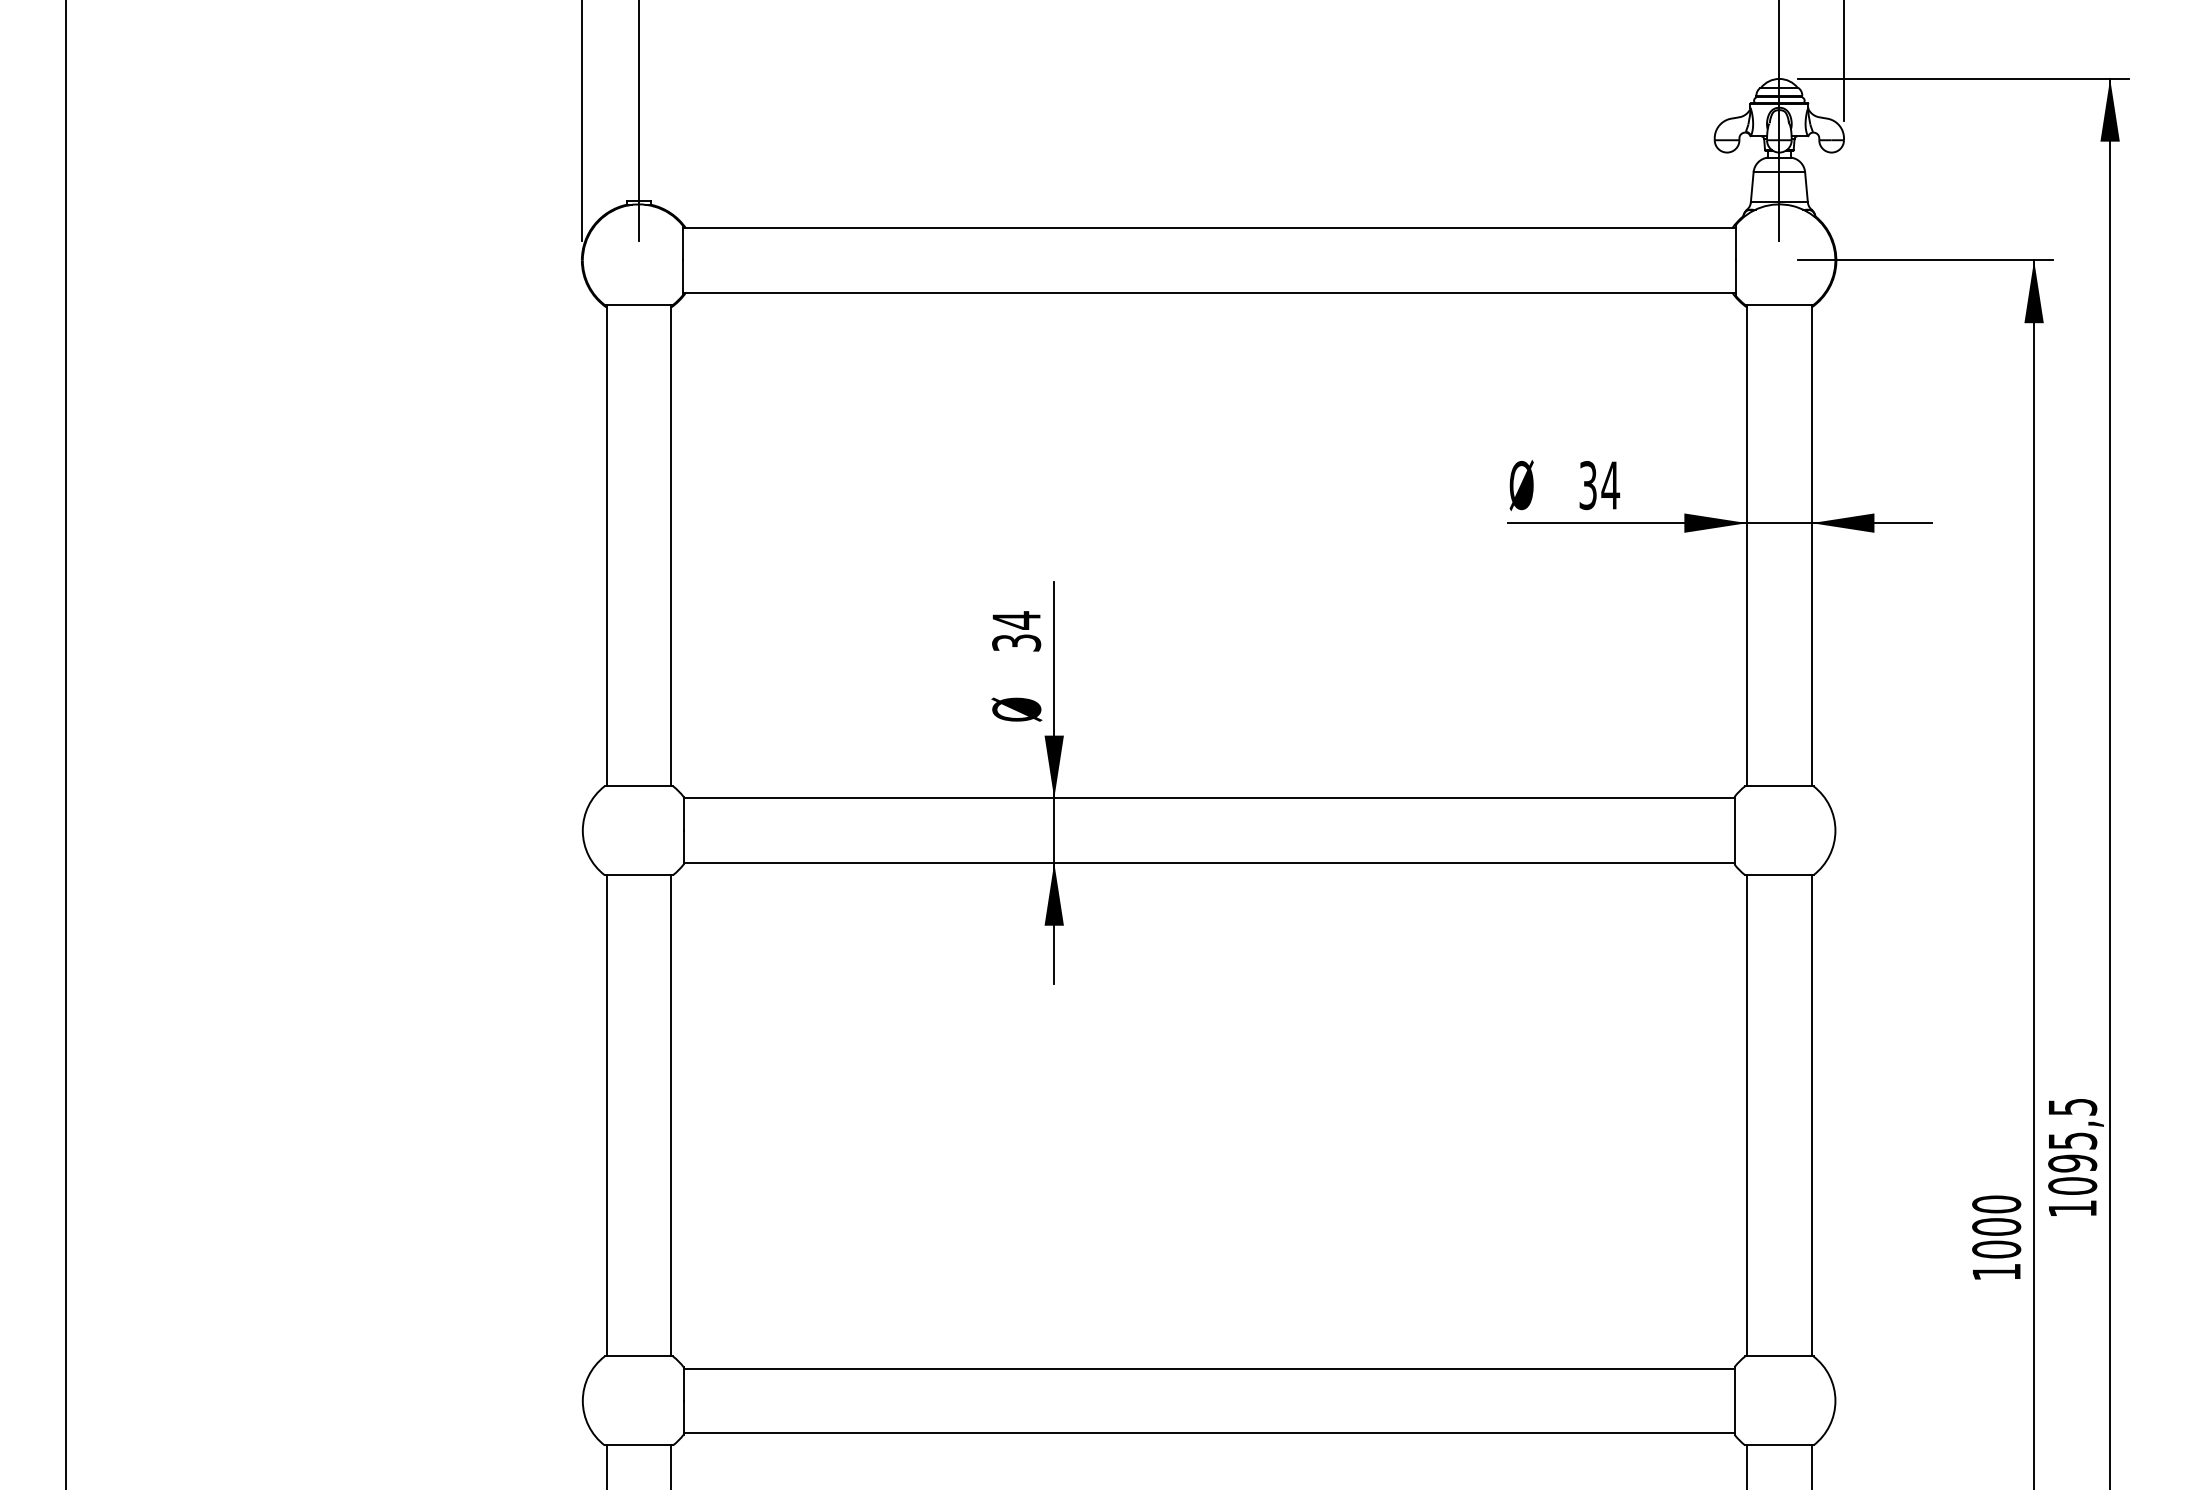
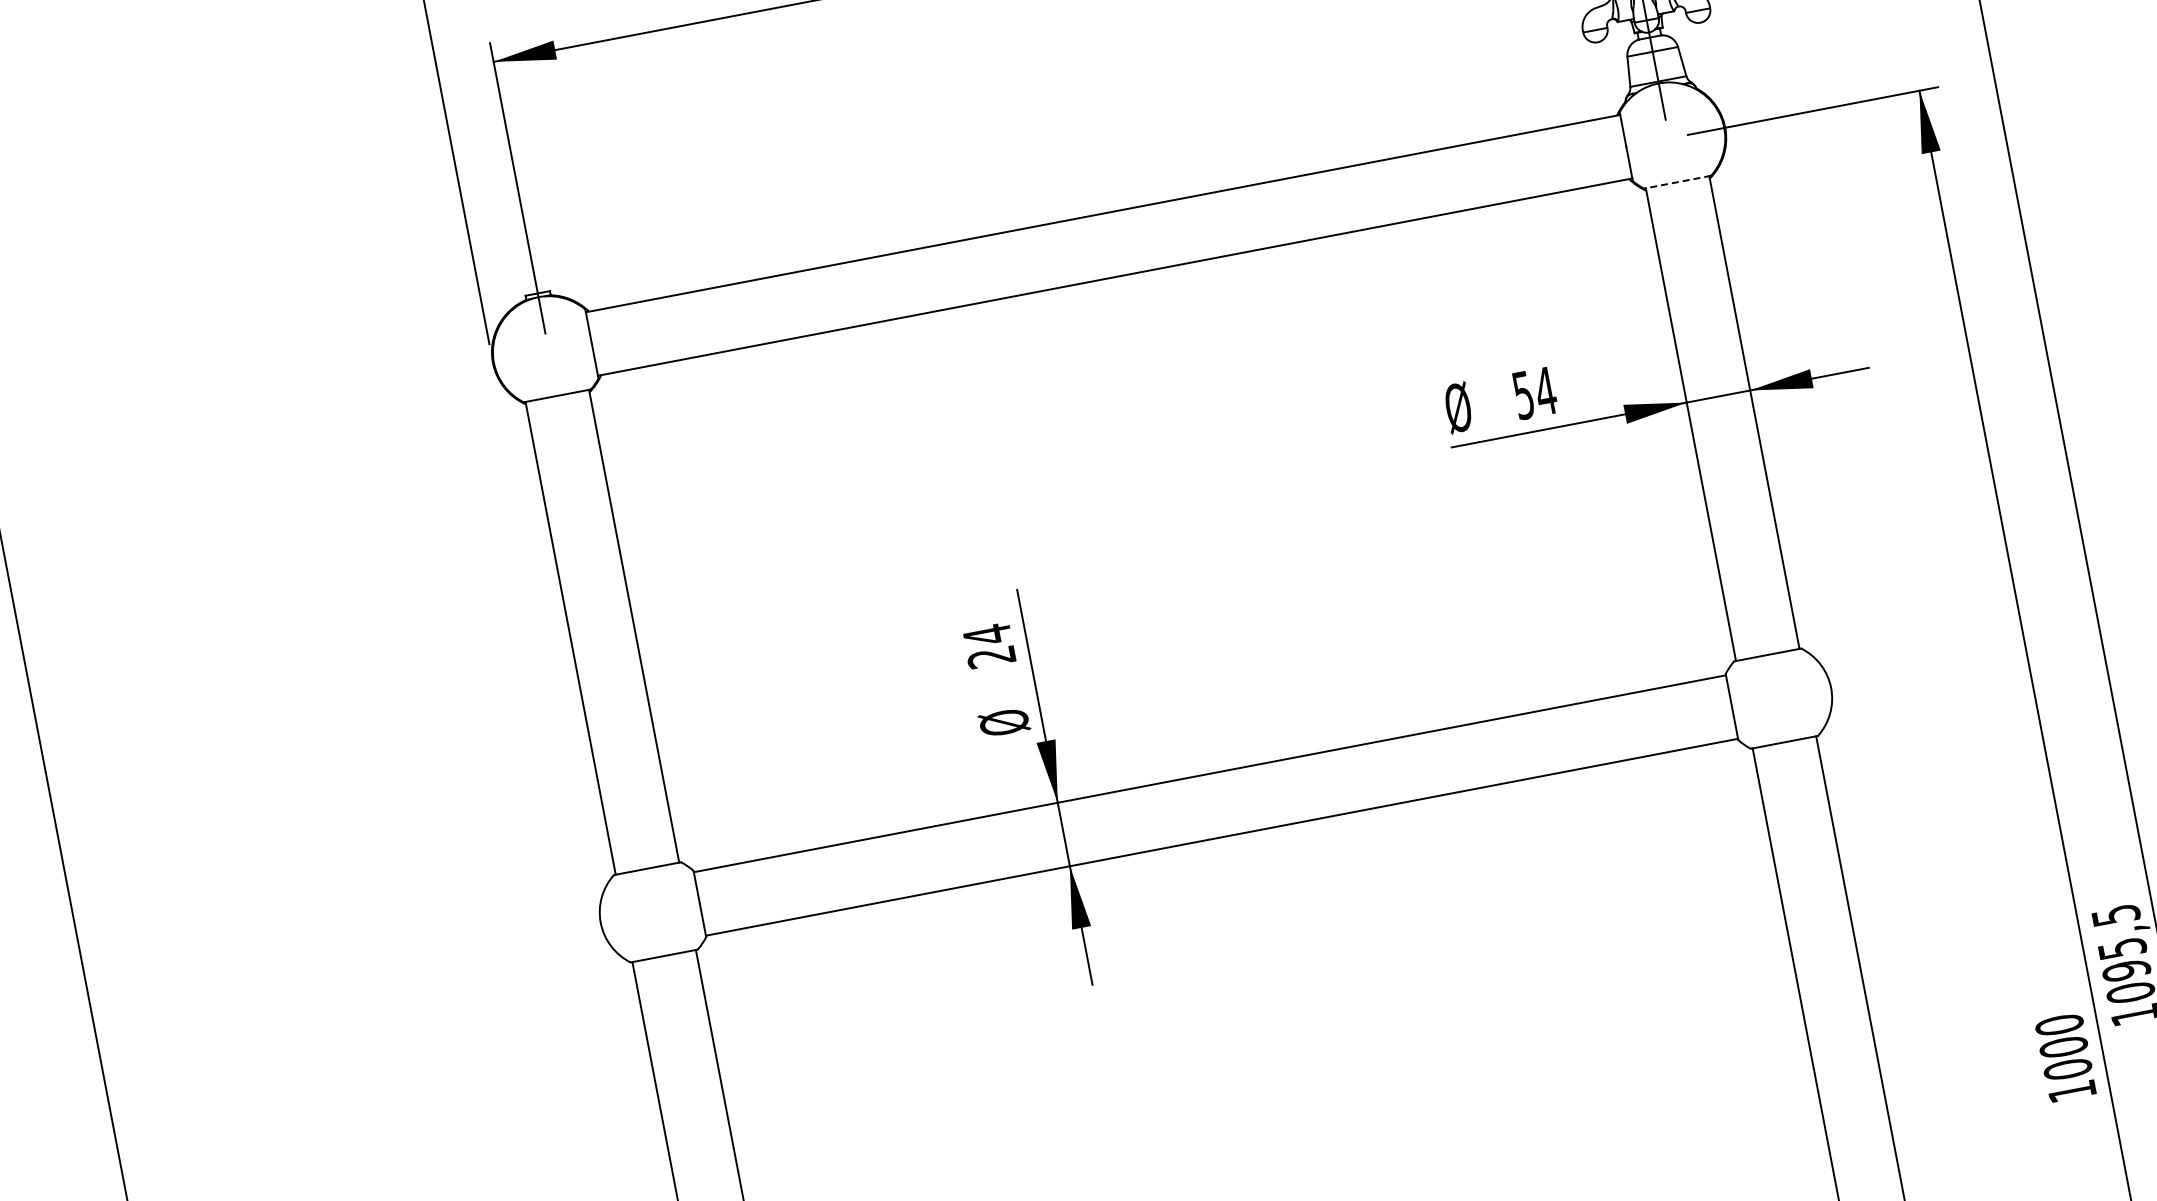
line: (1778, 304) -> (1676, 181), solid -> dashed
text: (1588, 485) -> (1523, 395), 34 -> 54
text: (1016, 642) -> (991, 656), 34 -> 24

